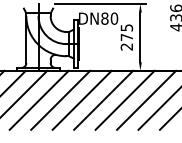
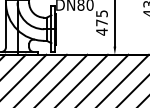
text: (126, 46) -> (101, 31), 275 -> 475

